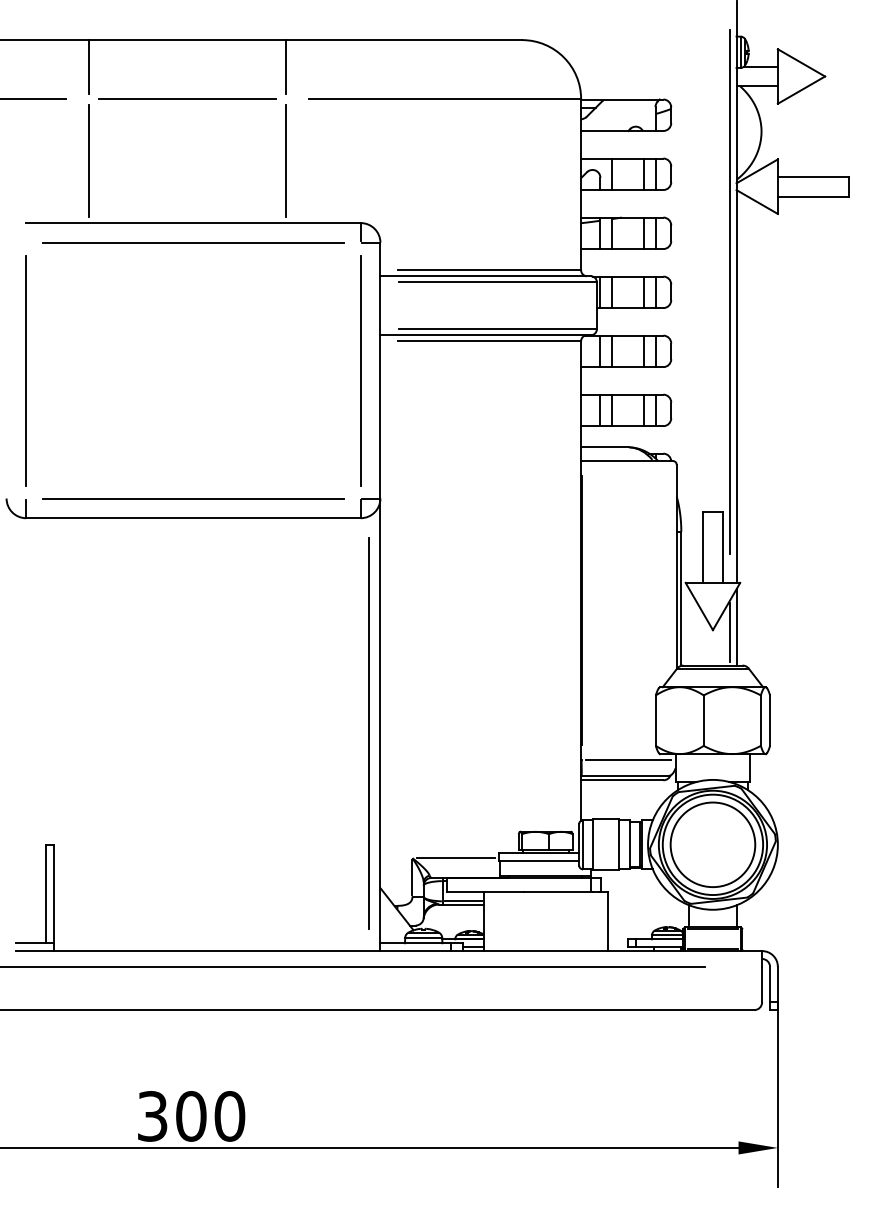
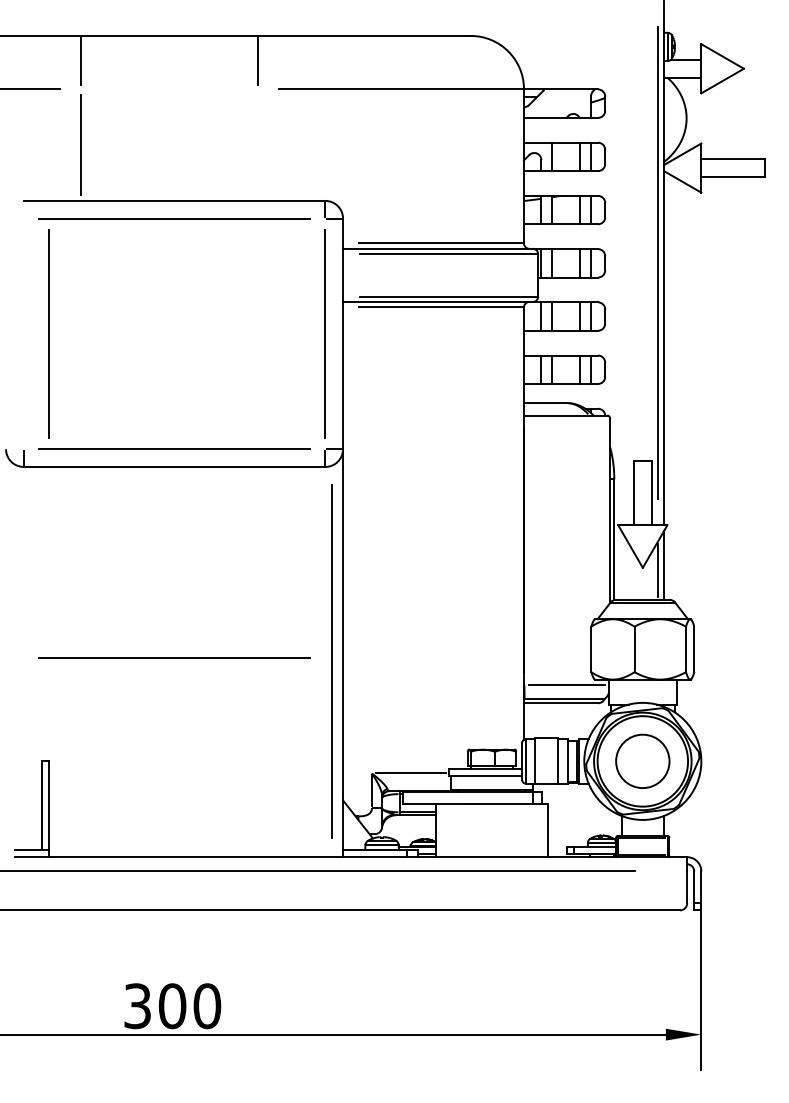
line: (187, 98) -> (169, 88), removed
line: (285, 160) -> (257, 144), removed
line: (25, 370) -> (48, 333), moved
line: (193, 729) -> (174, 657), added
circle: (712, 844) -> (642, 761), size x0.7

